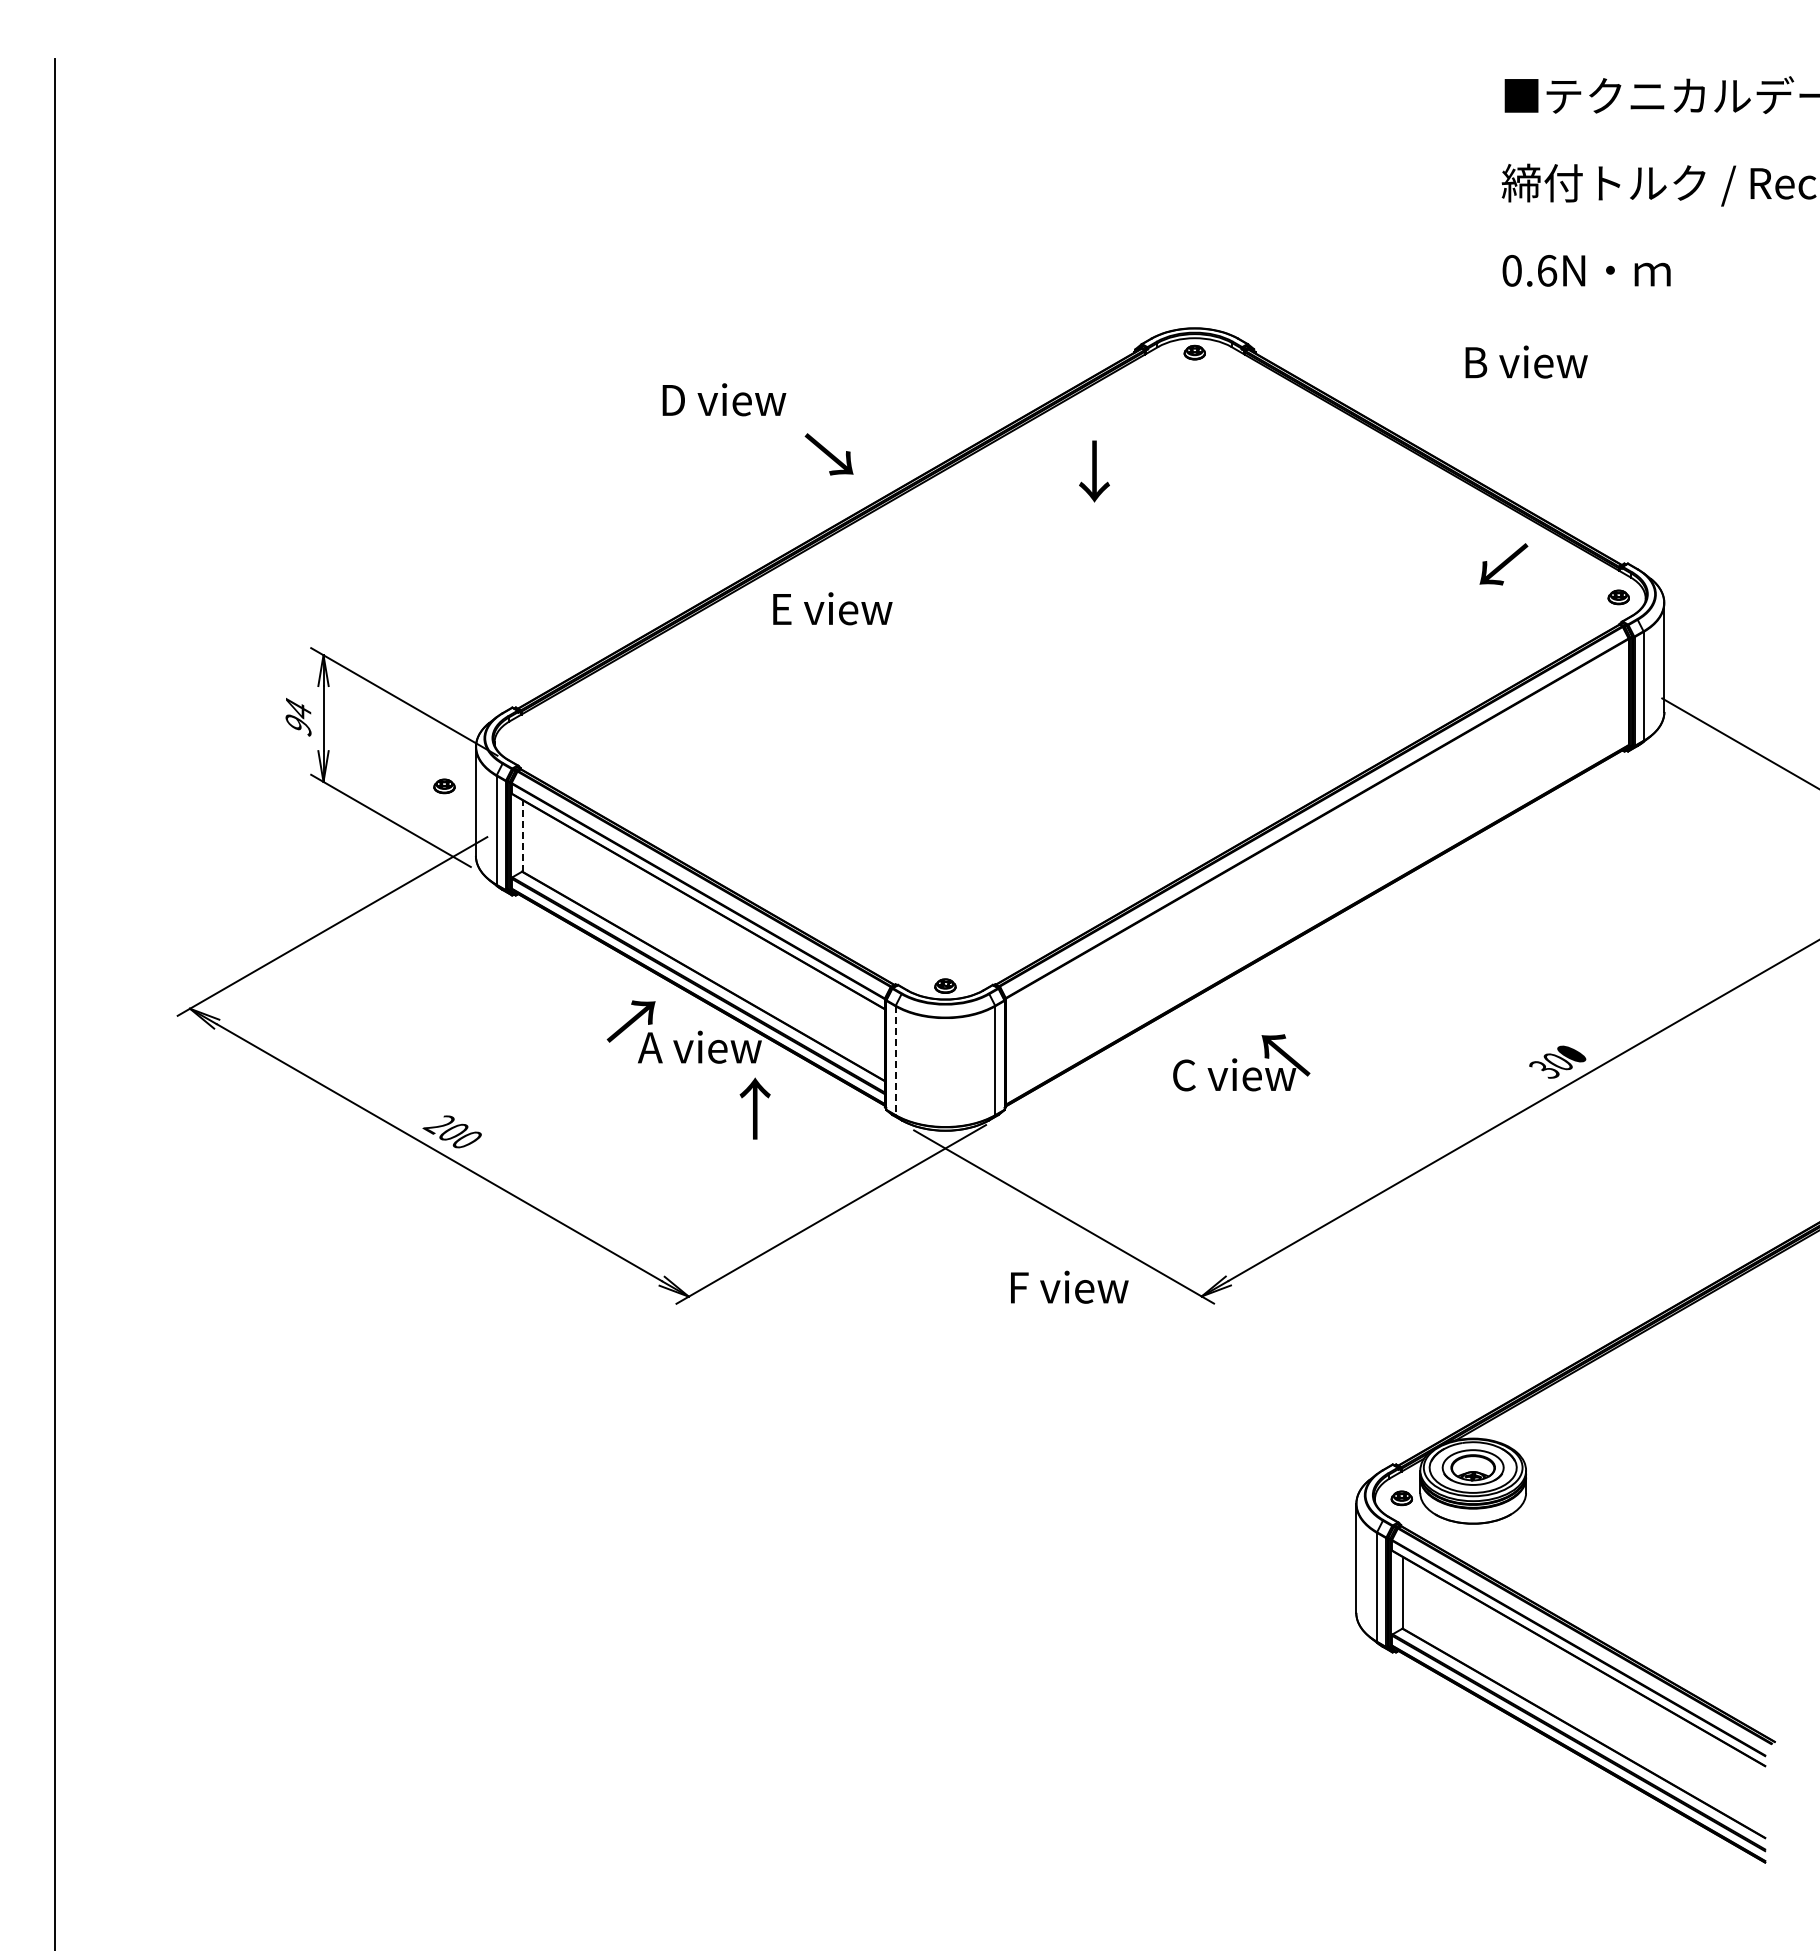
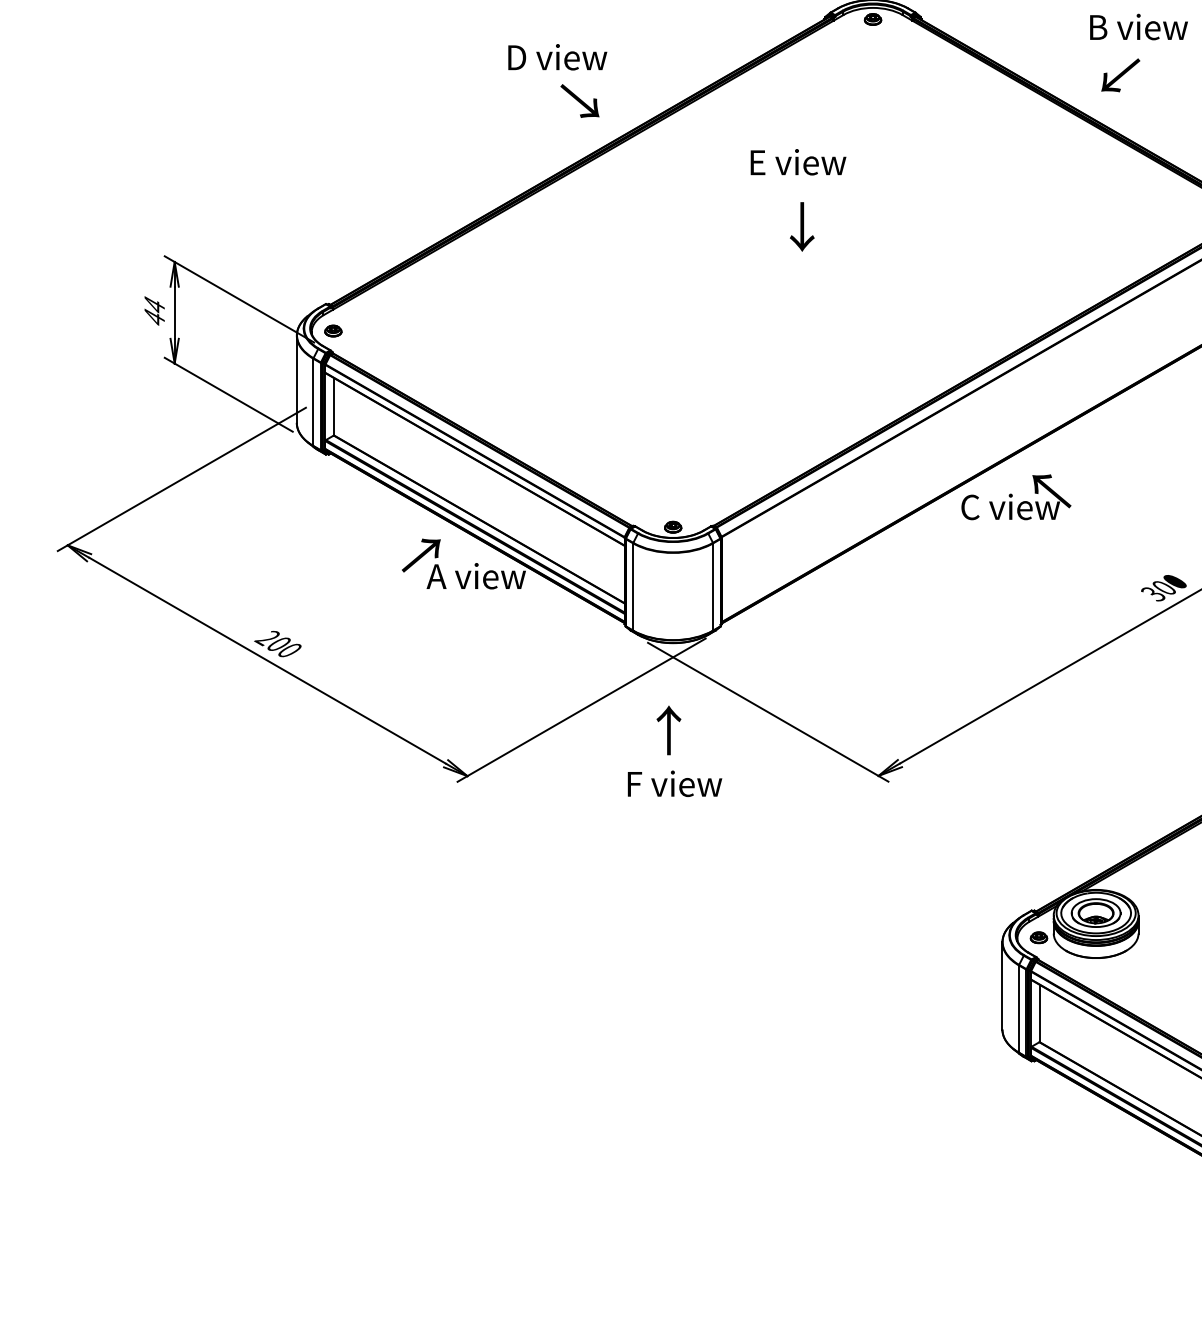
text: (724, 399) -> (557, 57), moved
text: (1094, 471) -> (802, 226), moved
text: (1503, 564) -> (1120, 75), moved
text: (832, 608) -> (798, 162), moved
text: (298, 724) -> (154, 317), 94 -> 44
part: (444, 786) -> (333, 331), moved
line: (522, 836) -> (334, 407), dashed -> solid
line: (895, 1061) -> (633, 587), dashed -> solid
text: (1241, 1062) -> (1016, 497), moved
text: (754, 1108) -> (668, 730), moved
text: (1069, 1286) -> (674, 783), moved

